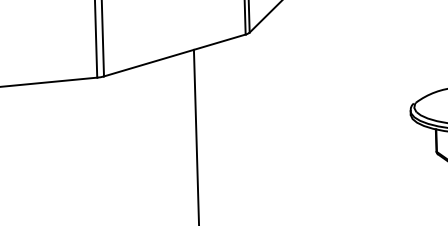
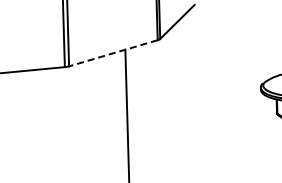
line: (173, 55) -> (112, 53), solid -> dashed

